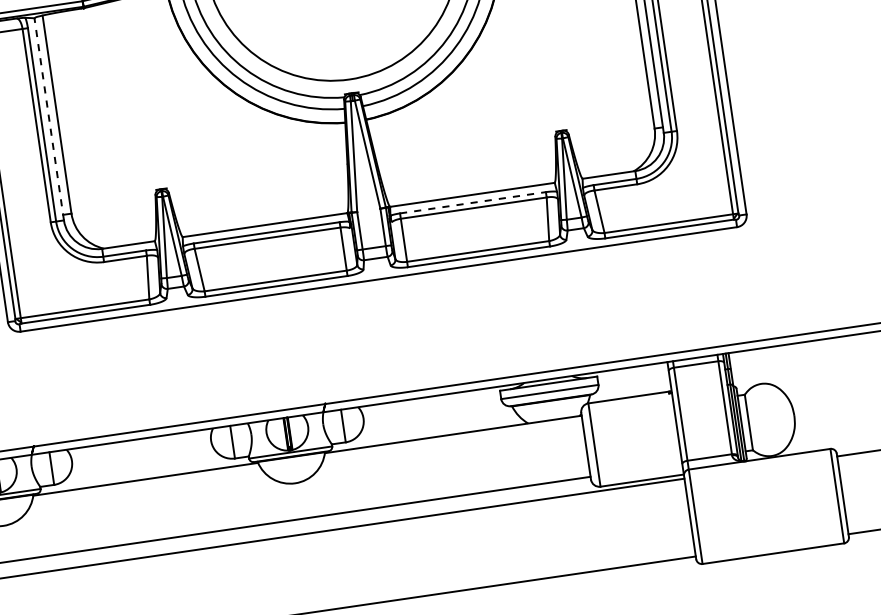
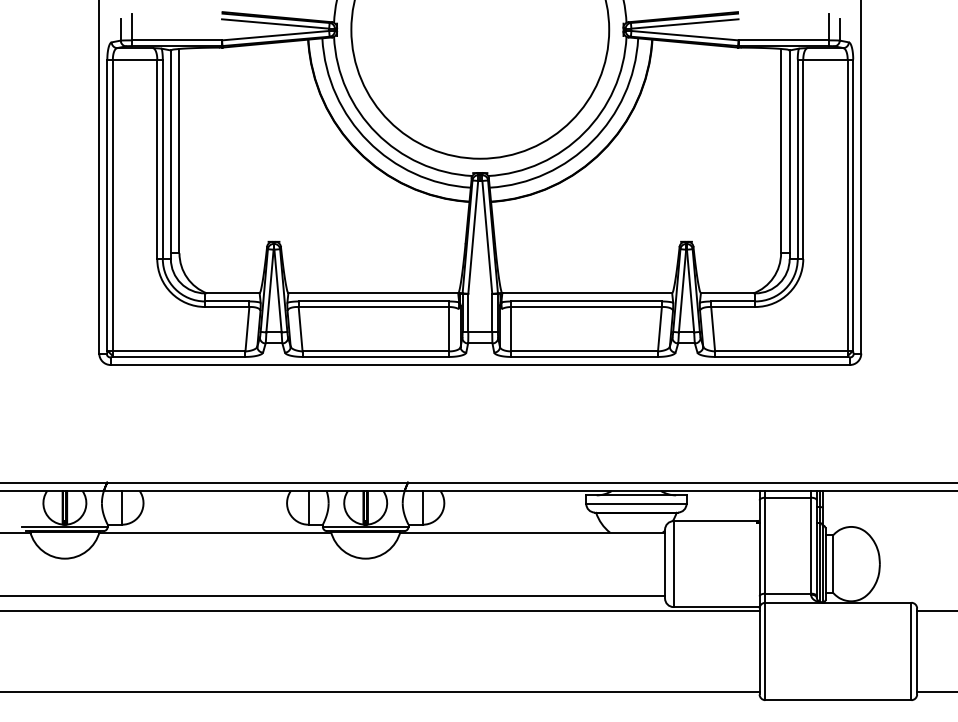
line: (48, 119) -> (170, 154), dashed -> solid
line: (473, 202) -> (587, 301), dashed -> solid

